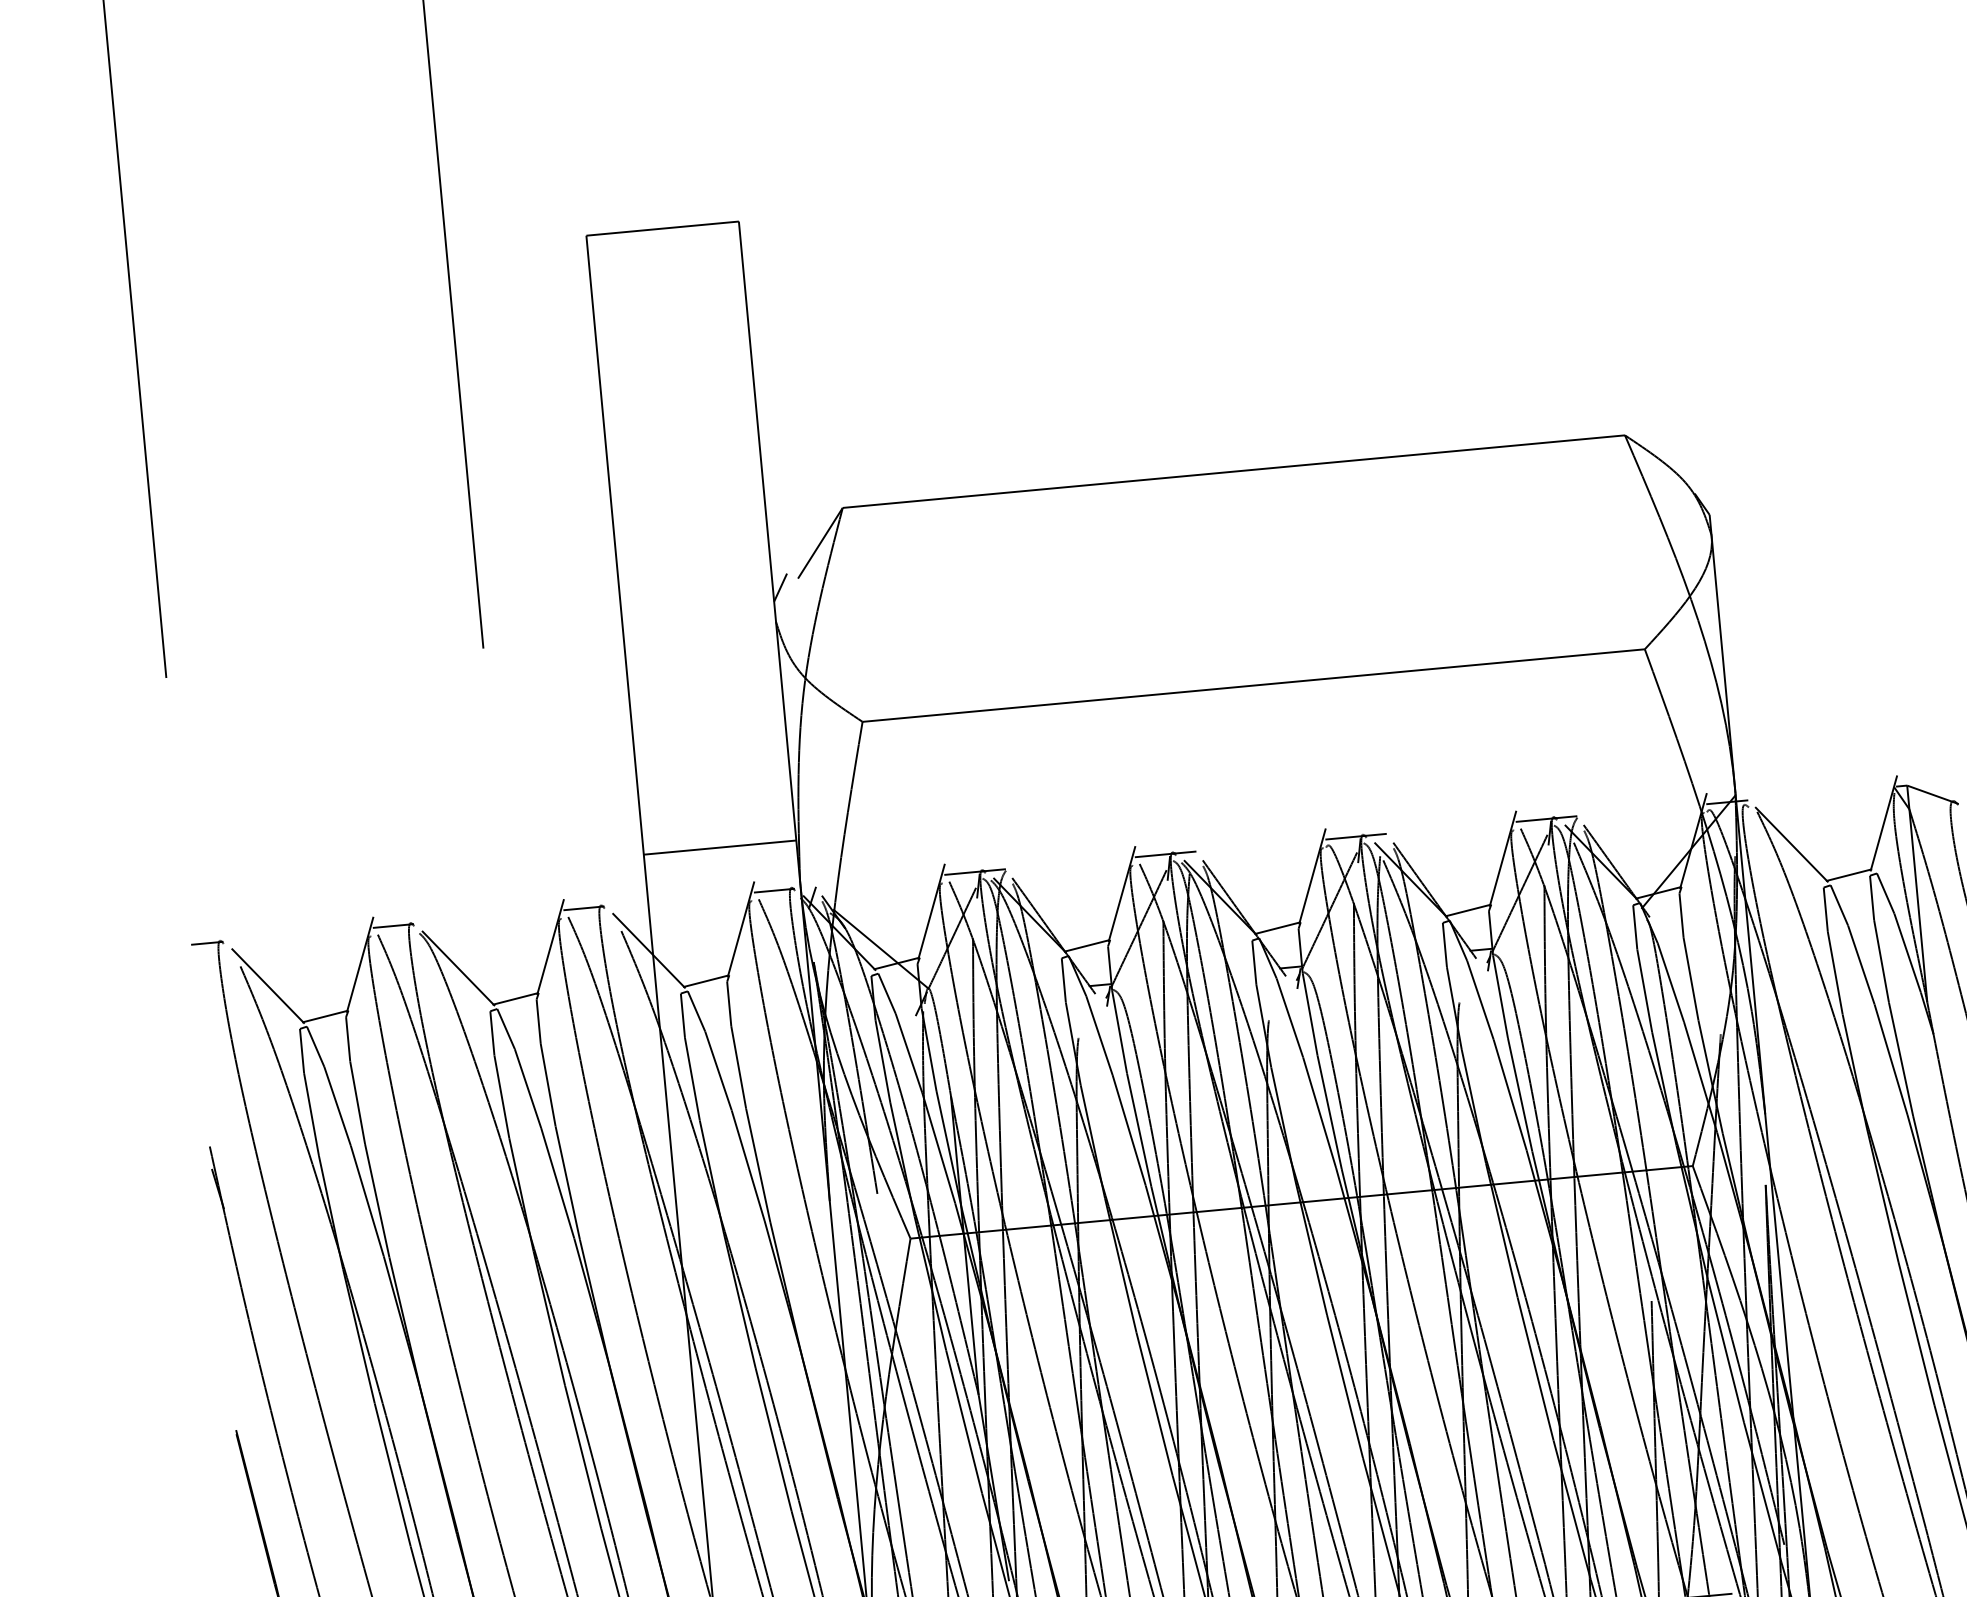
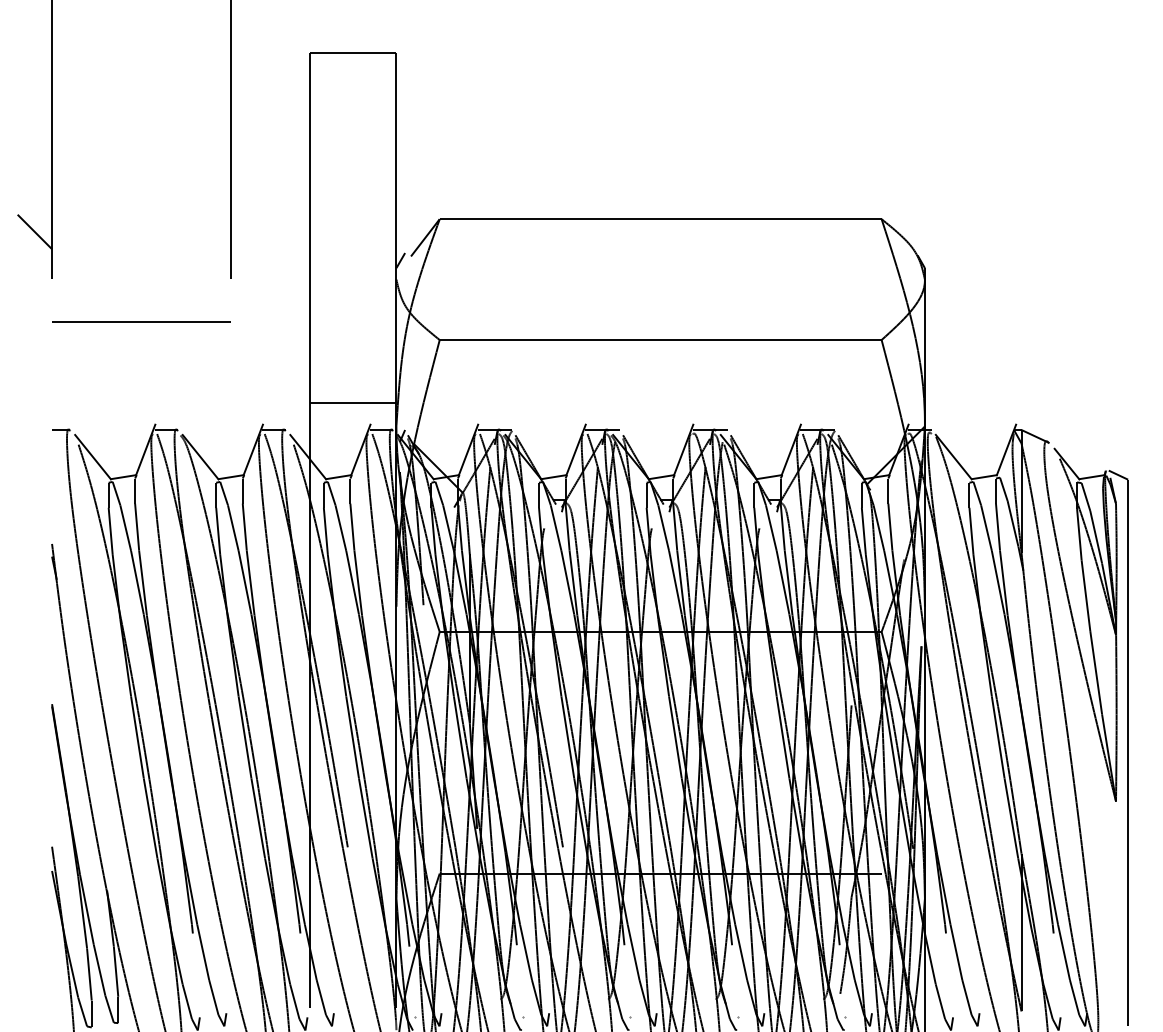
line: (127, 596) -> (34, 231), added
line: (331, 738) -> (141, 321), added

